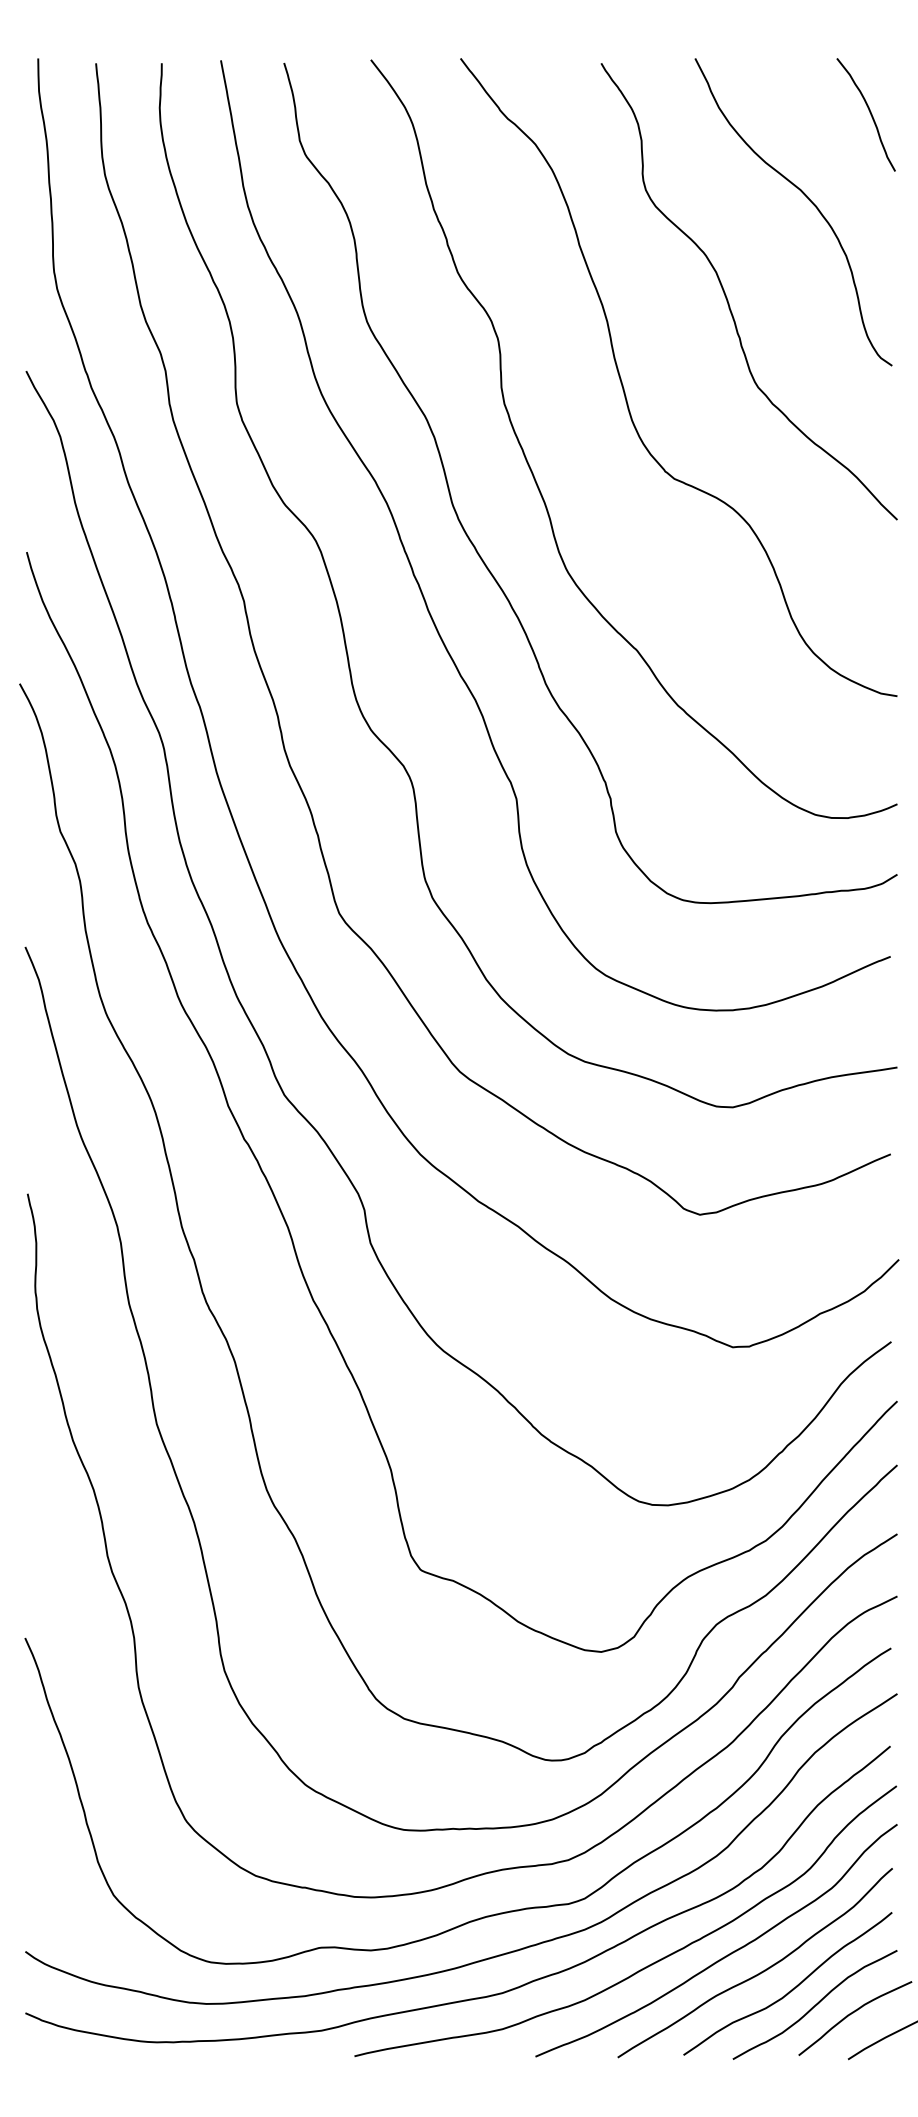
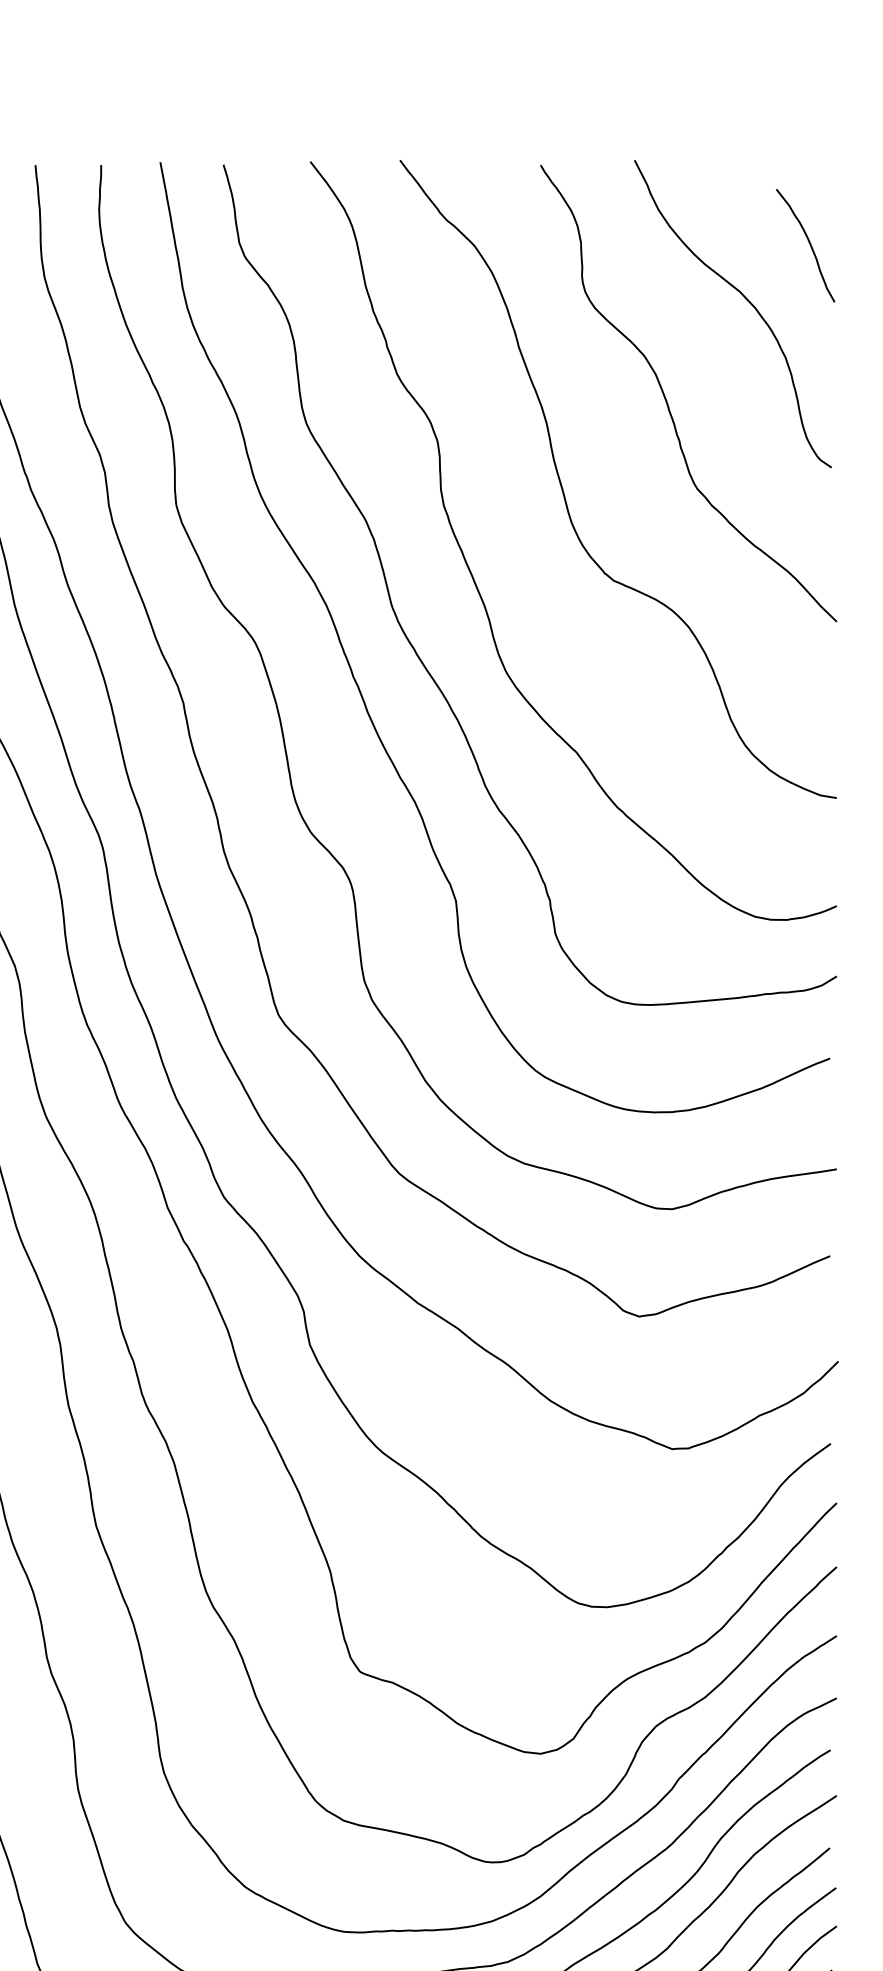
curve: (869, 112) -> (808, 243), moved

